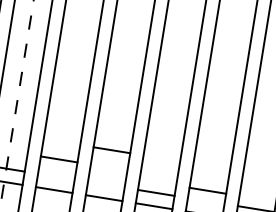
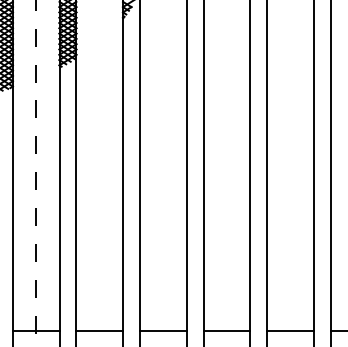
line: (111, 150) -> (162, 331), moved
line: (58, 159) -> (99, 331), moved
line: (207, 191) -> (290, 331), moved

